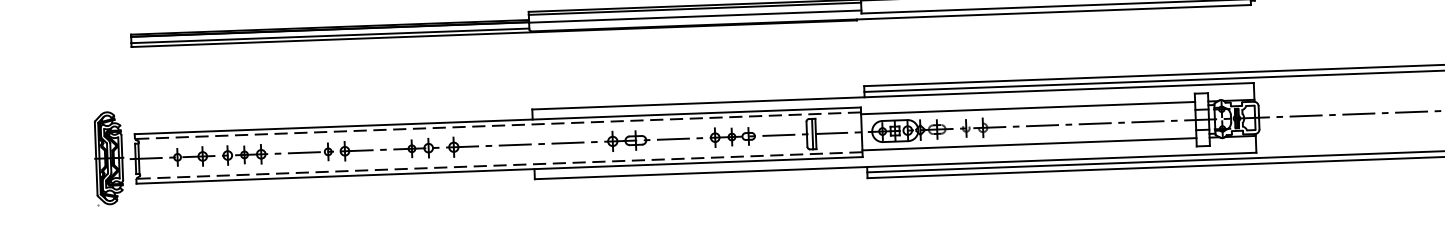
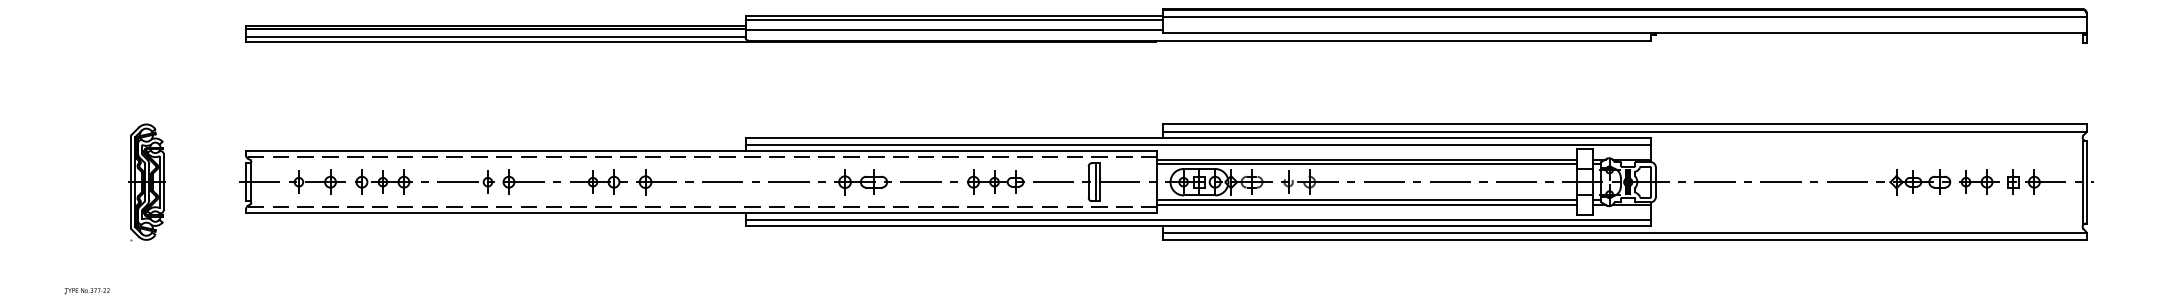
line: (892, 101) -> (1197, 144), added
line: (1027, 112) -> (1366, 164), added
line: (1028, 140) -> (1366, 200), added
part: (108, 158) -> (146, 182), moved
line: (894, 160) -> (1197, 219), added

